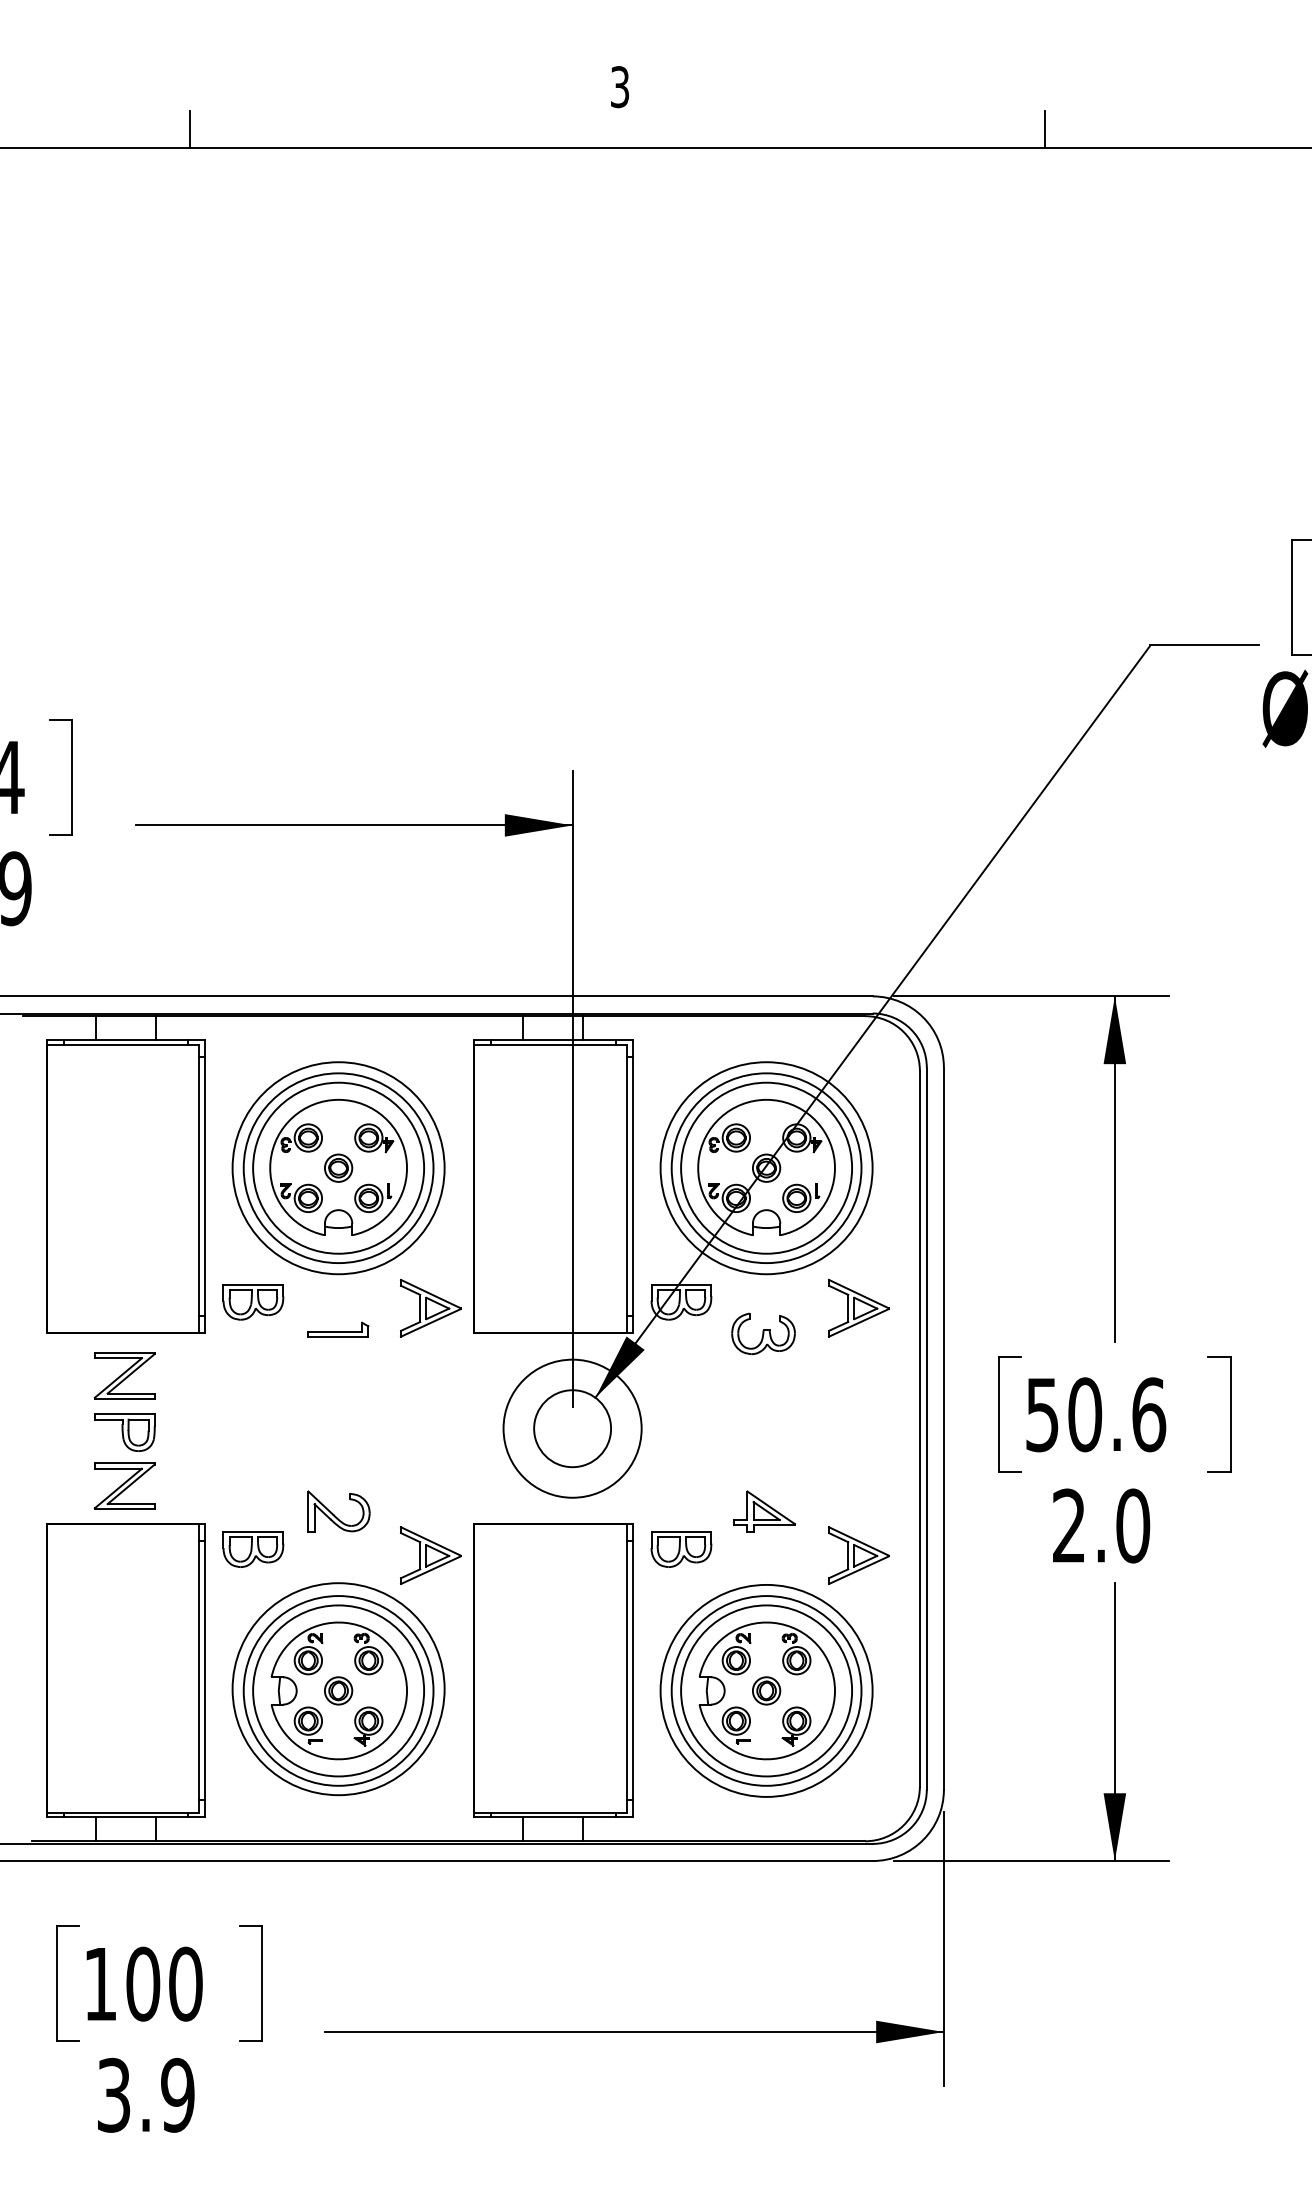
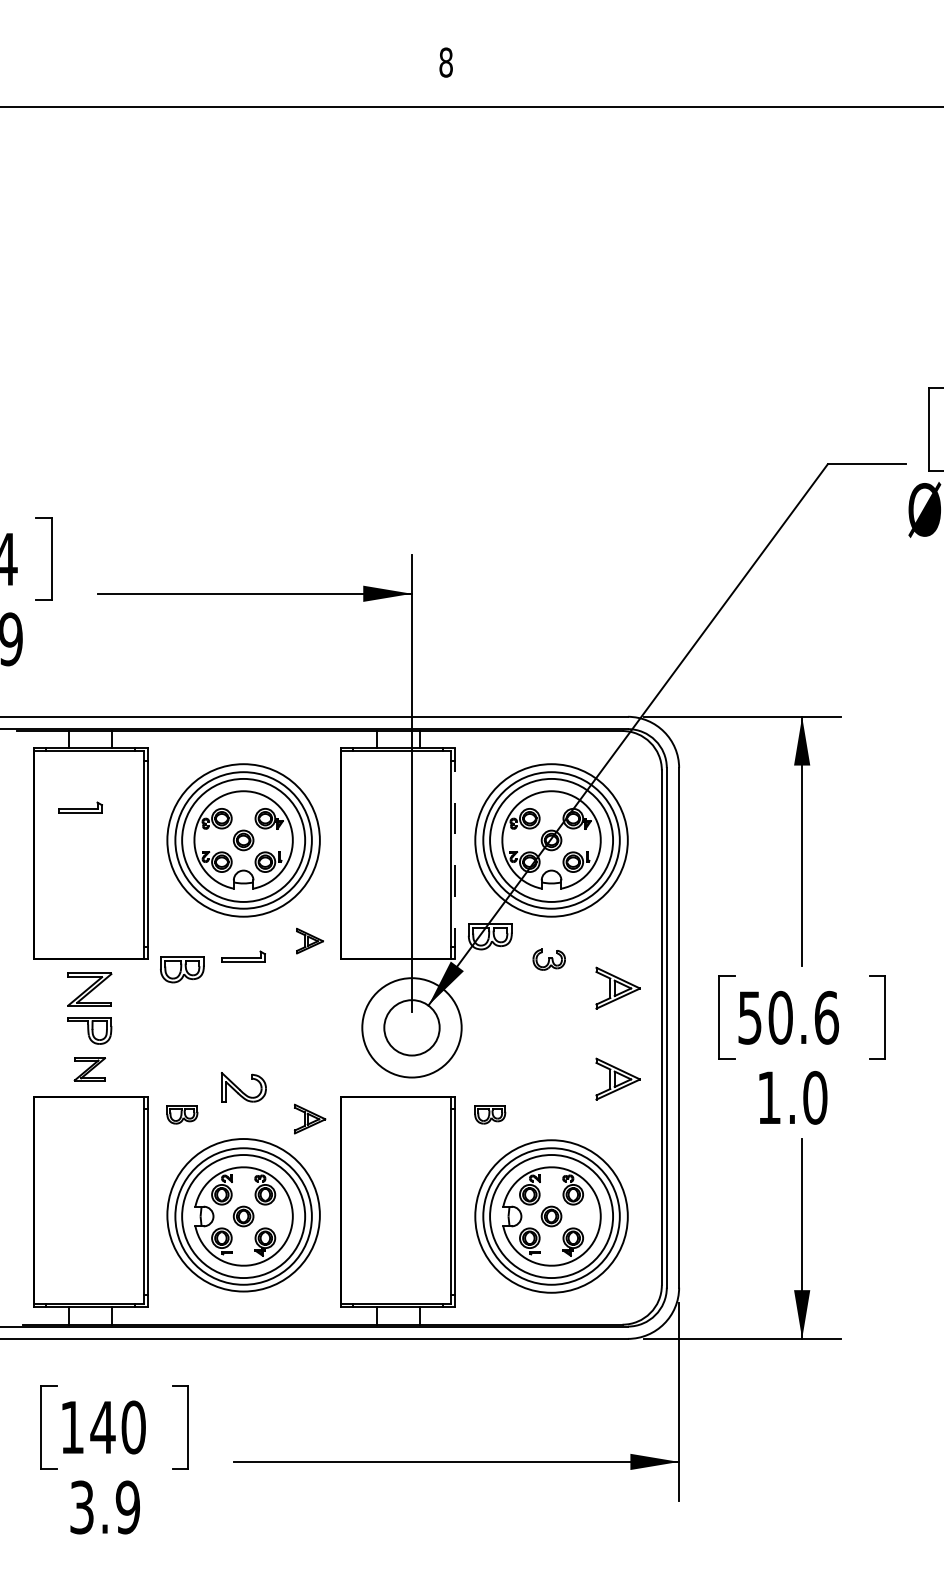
text: (619, 86) -> (445, 62), 3 -> 8
line: (189, 130) -> (136, 93), removed
line: (1044, 130) -> (751, 93), removed
part: (111, 1122) -> (80, 807), added
line: (633, 1186) -> (455, 853), solid -> dashed
part: (253, 1301) -> (182, 969), moved
part: (430, 1307) -> (309, 940), size x0.6
part: (858, 1307) -> (617, 987), moved
part: (762, 1333) -> (548, 959), size x0.7
part: (124, 1486) -> (89, 1069), size x0.7
part: (765, 1511) -> (550, 1087), removed
text: (1068, 1525) -> (768, 1097), 2.0 -> 1.0
part: (253, 1549) -> (182, 1114), size x0.7
part: (680, 1549) -> (489, 1114), size x0.7
part: (430, 1554) -> (309, 1118), size x0.7
part: (858, 1554) -> (617, 1078), moved
text: (142, 1984) -> (102, 1427), 100 -> 140

